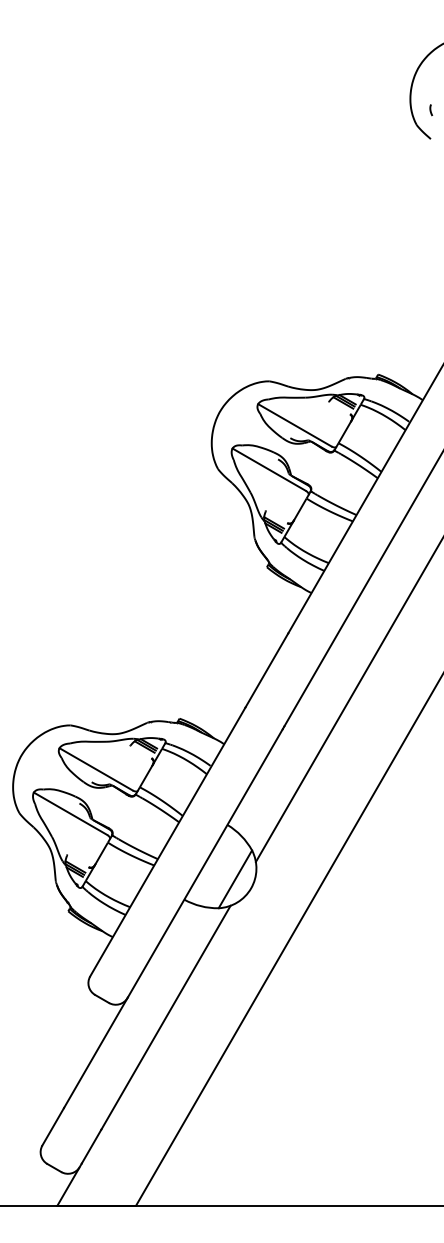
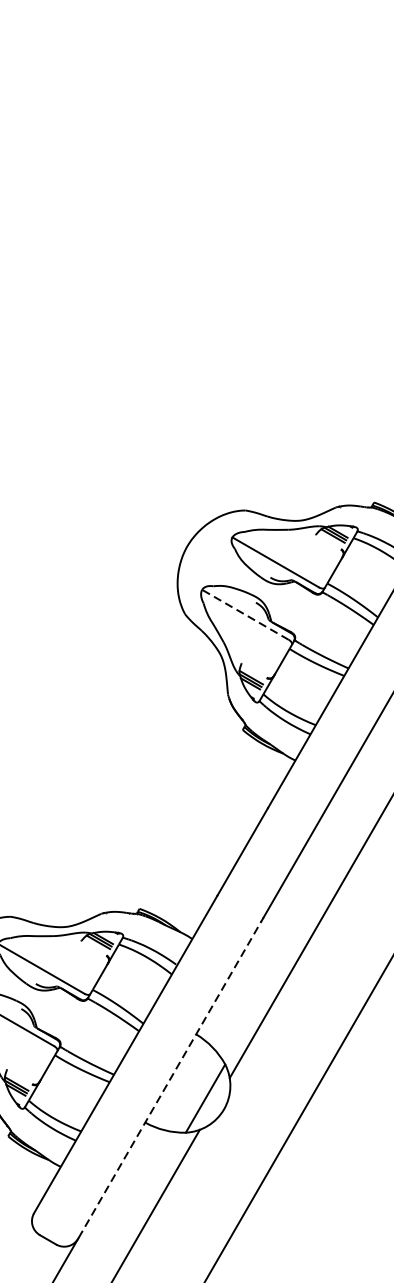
line: (268, 469) -> (244, 614), solid -> dashed
line: (205, 863) -> (170, 1079), solid -> dashed

